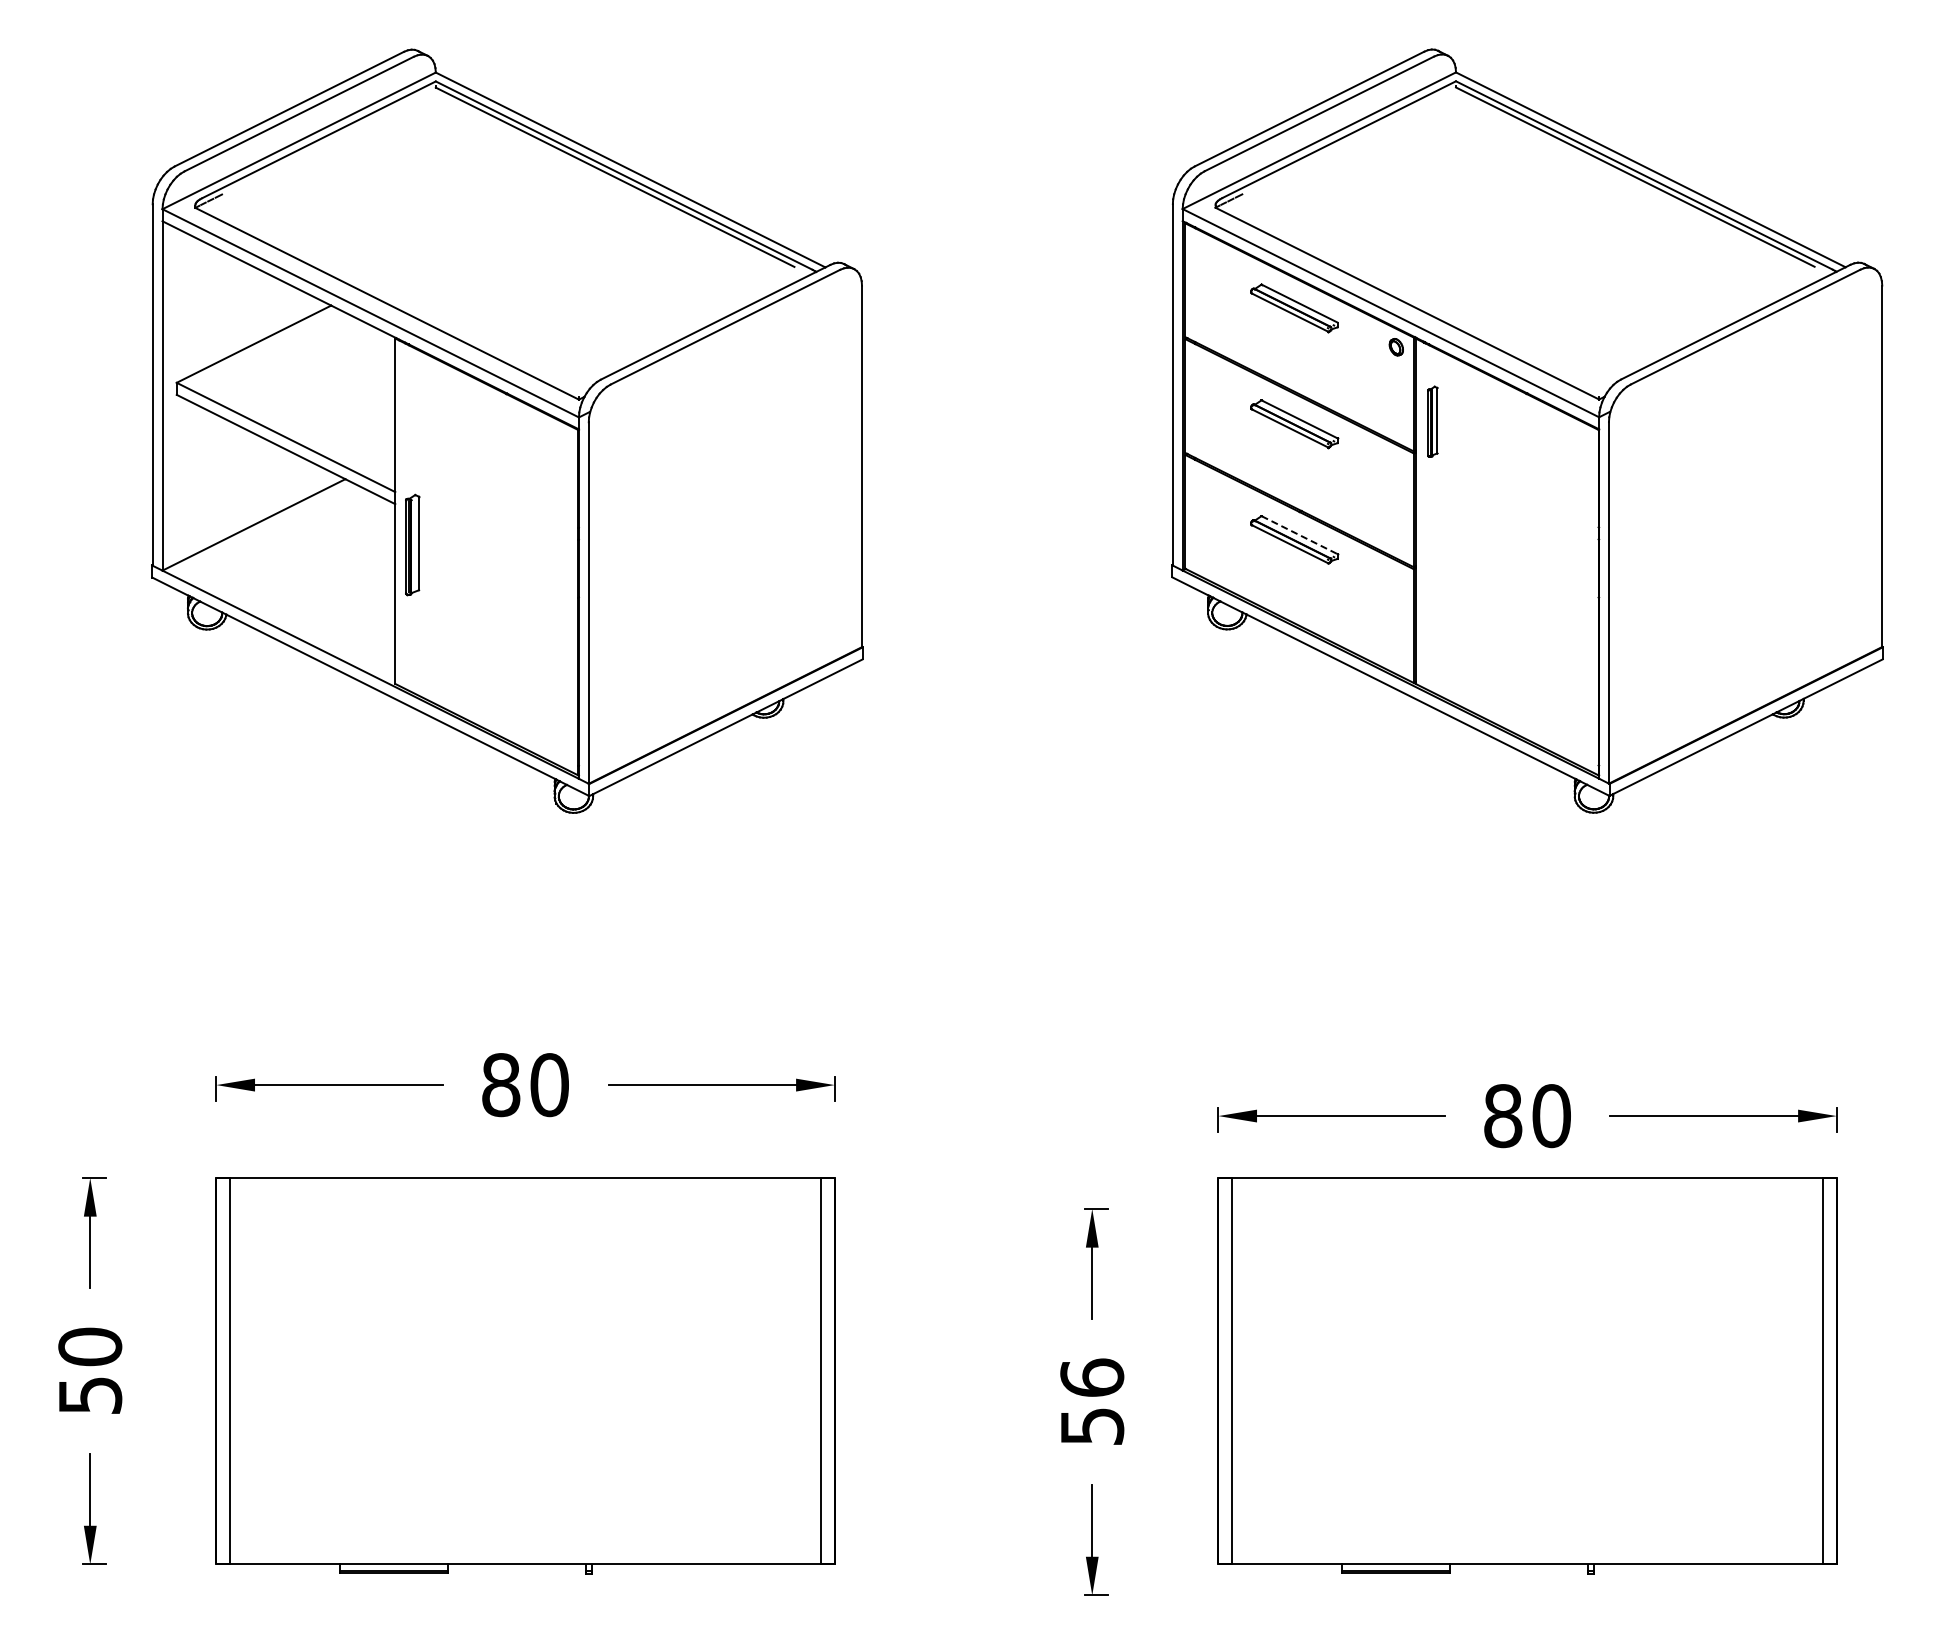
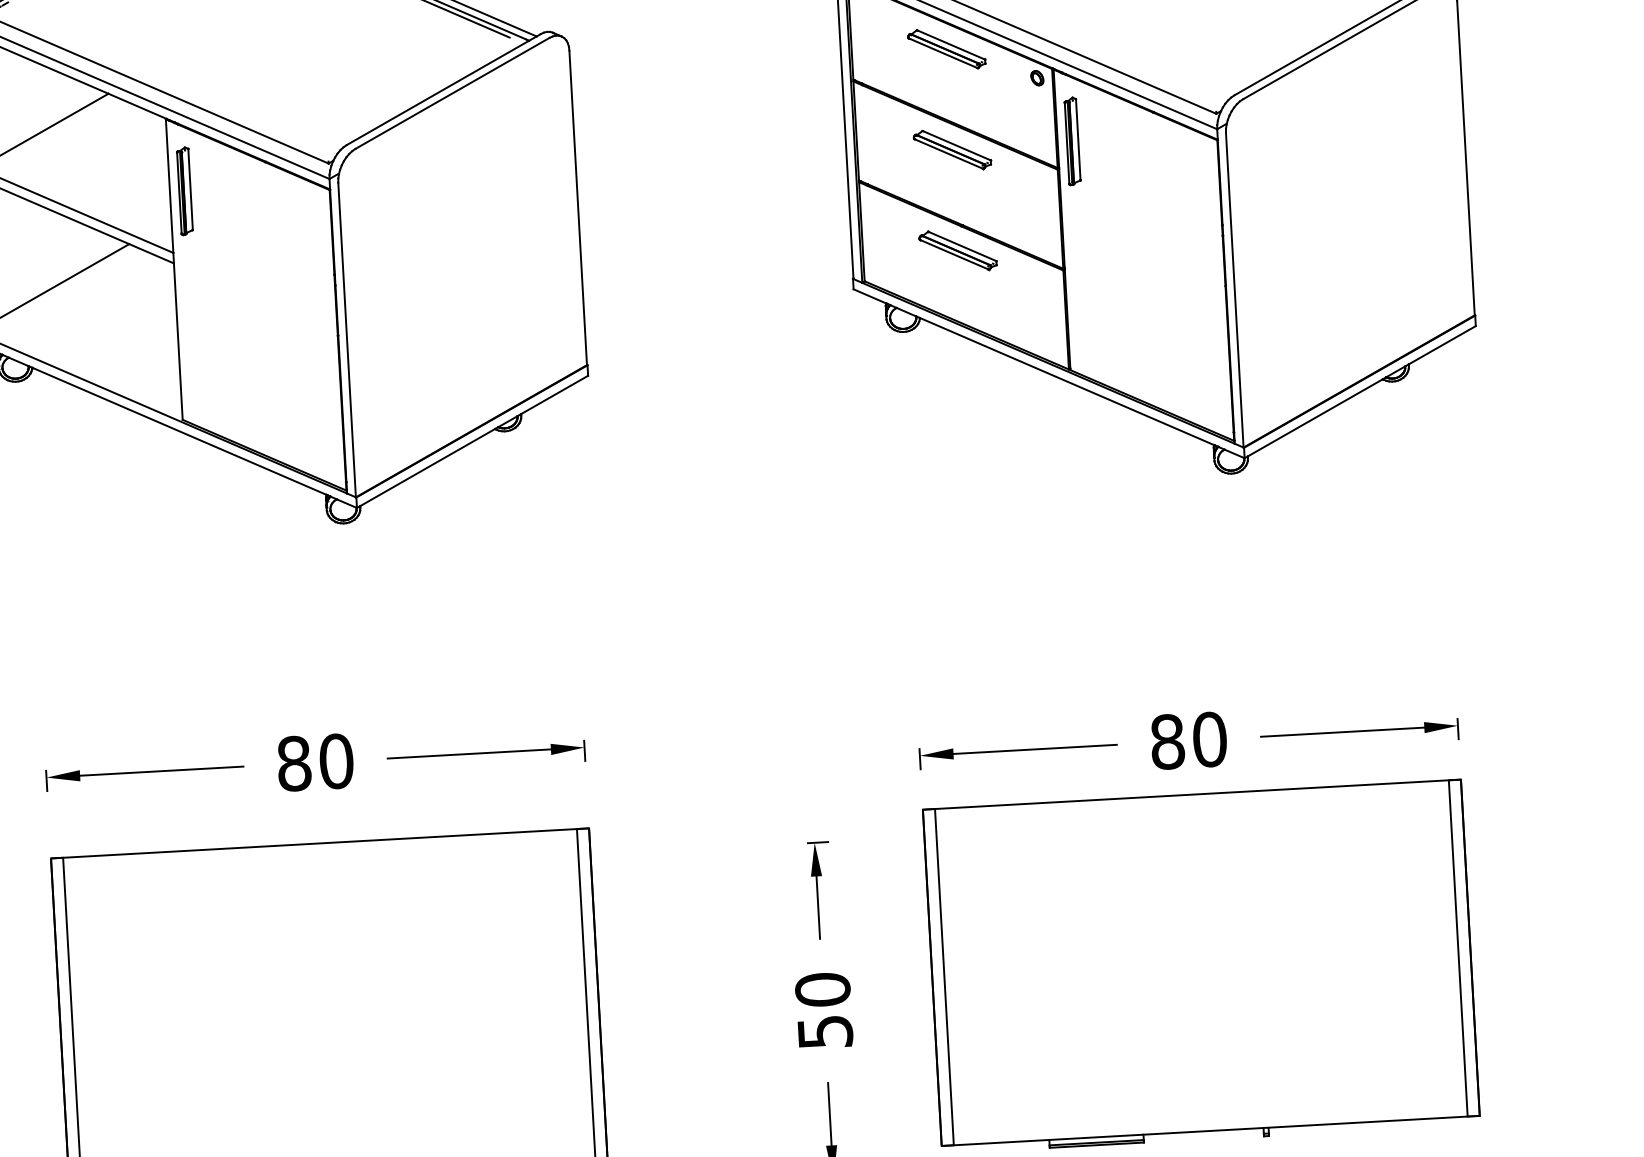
part: (1432, 421) -> (1072, 141), size x1.43
line: (1300, 535) -> (963, 246), dashed -> solid
part: (412, 544) -> (184, 190), moved
text: (1092, 1377) -> (823, 989), 56 -> 50

